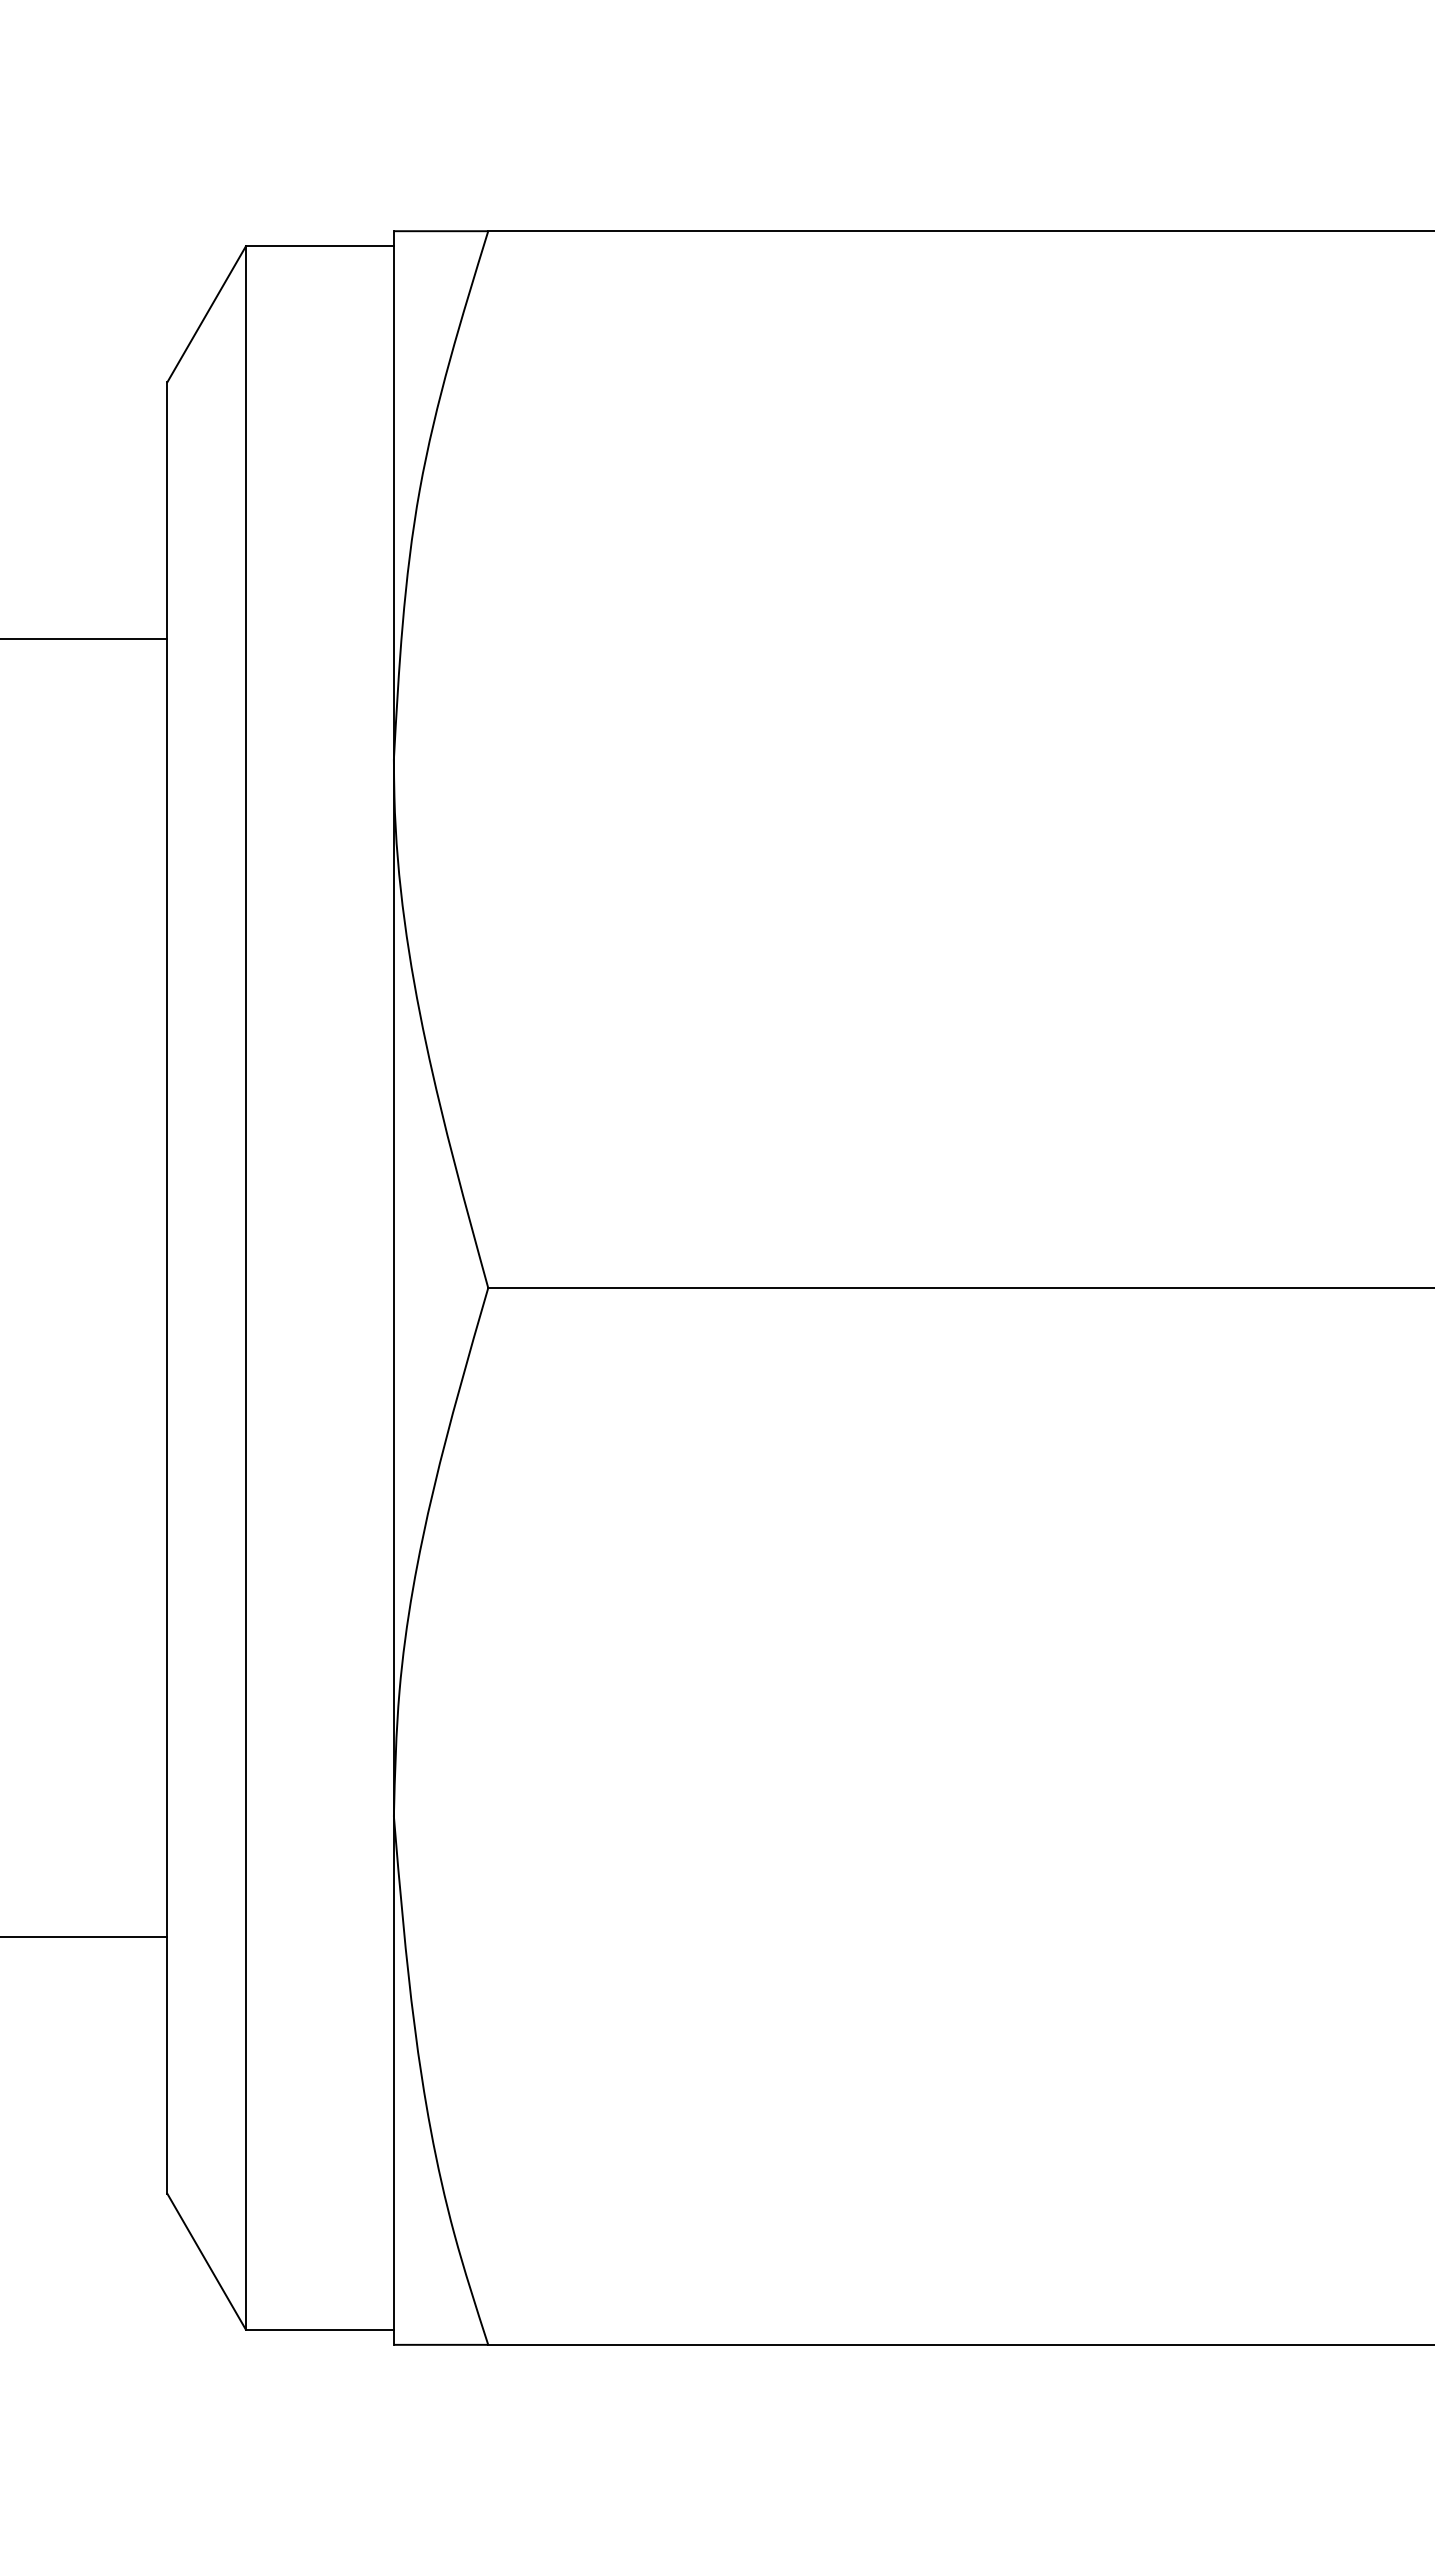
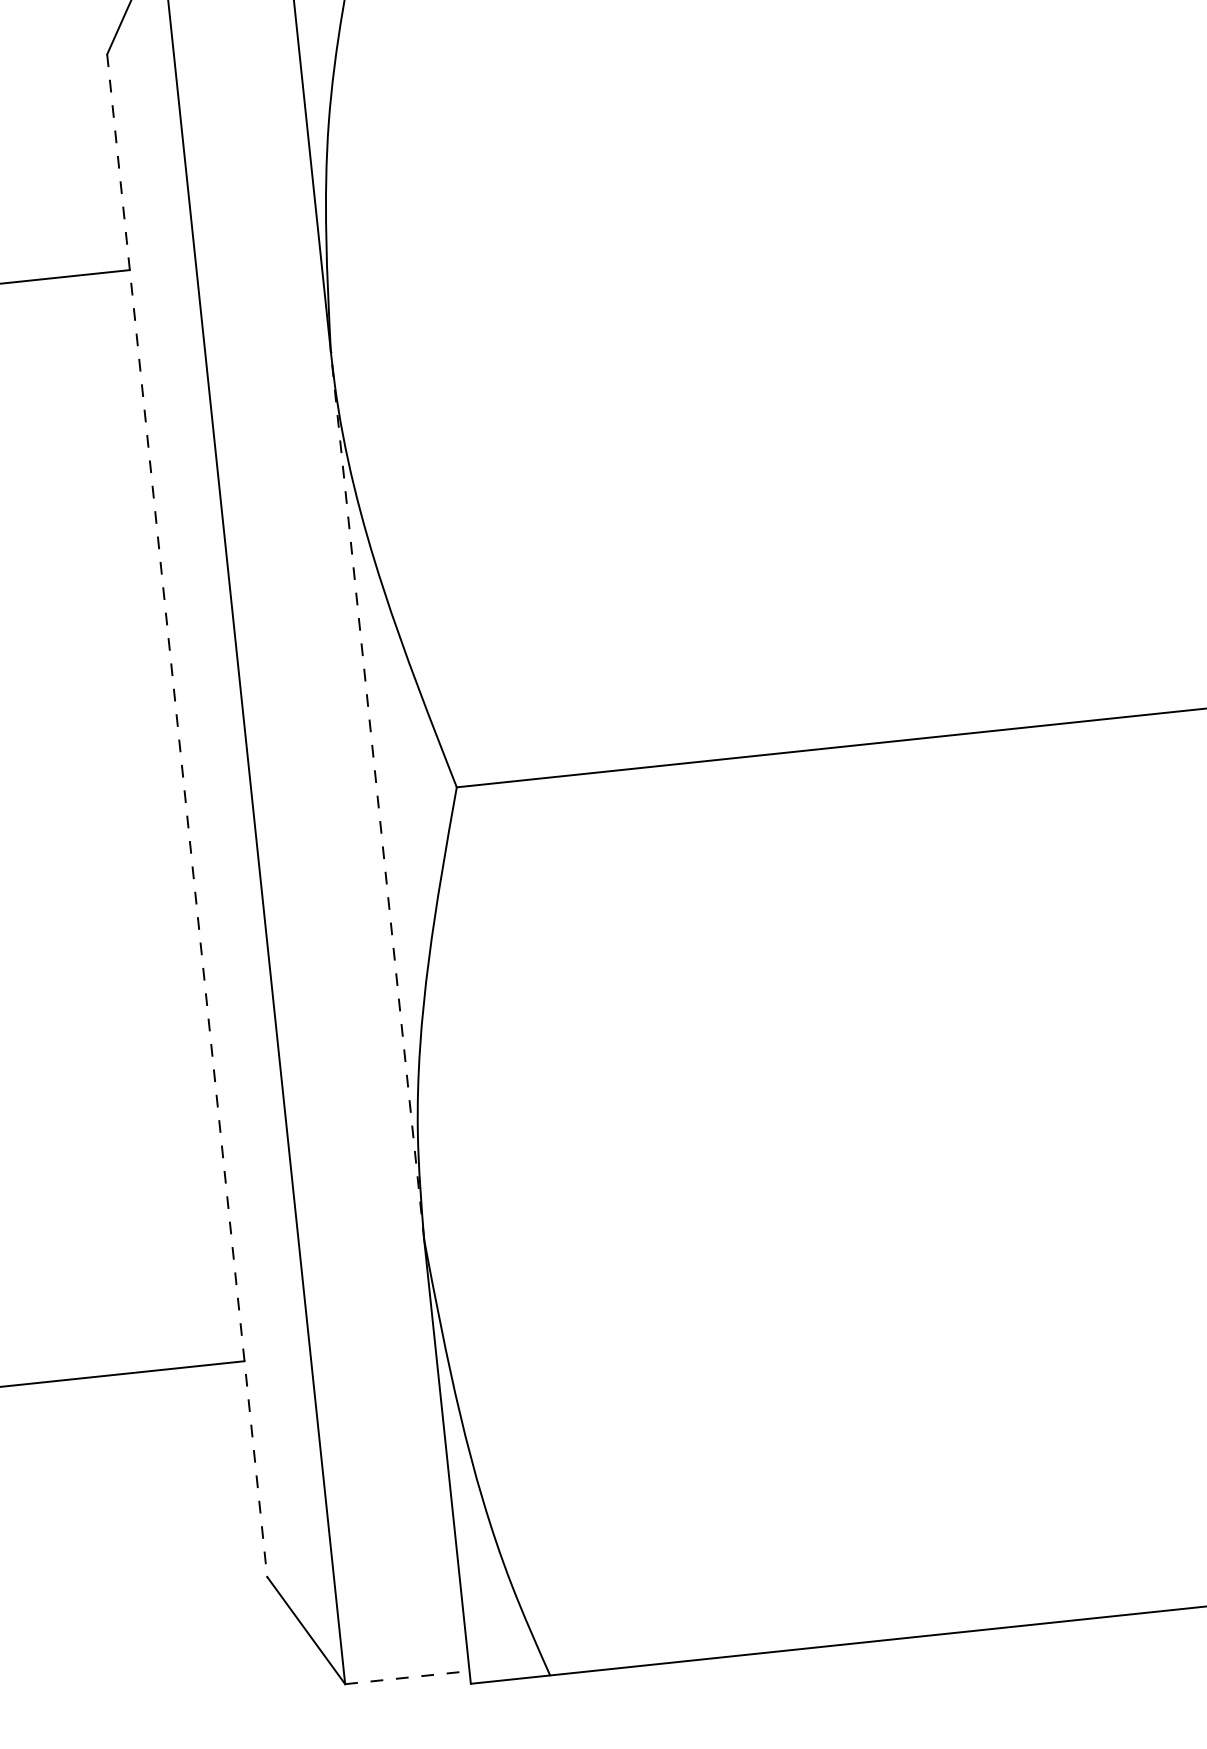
line: (393, 1287) -> (377, 795), solid -> dashed
line: (167, 1288) -> (187, 816), solid -> dashed
line: (319, 2329) -> (406, 1677), solid -> dashed

